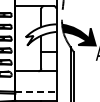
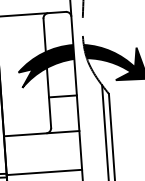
fill: (40, 34) -> (45, 65), added
line: (35, 92) -> (43, 172), dashed -> solid

